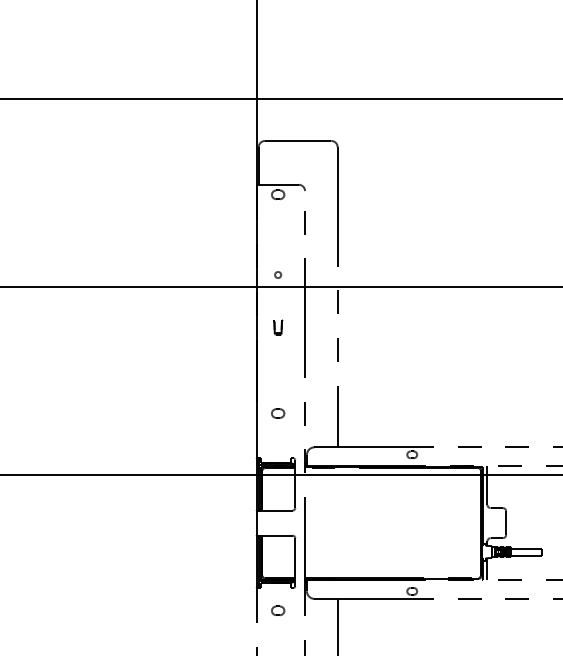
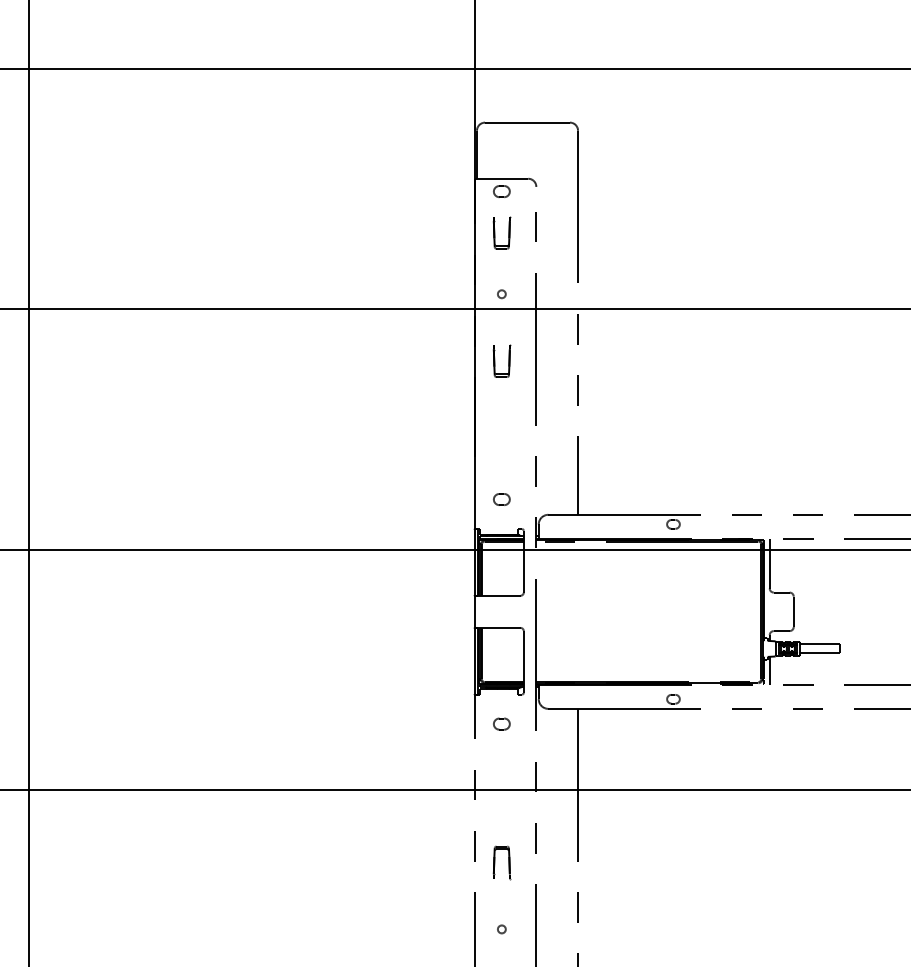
part: (277, 226) -> (501, 232), added
part: (277, 326) -> (501, 360), size x1.67
part: (277, 413) -> (501, 499), moved

